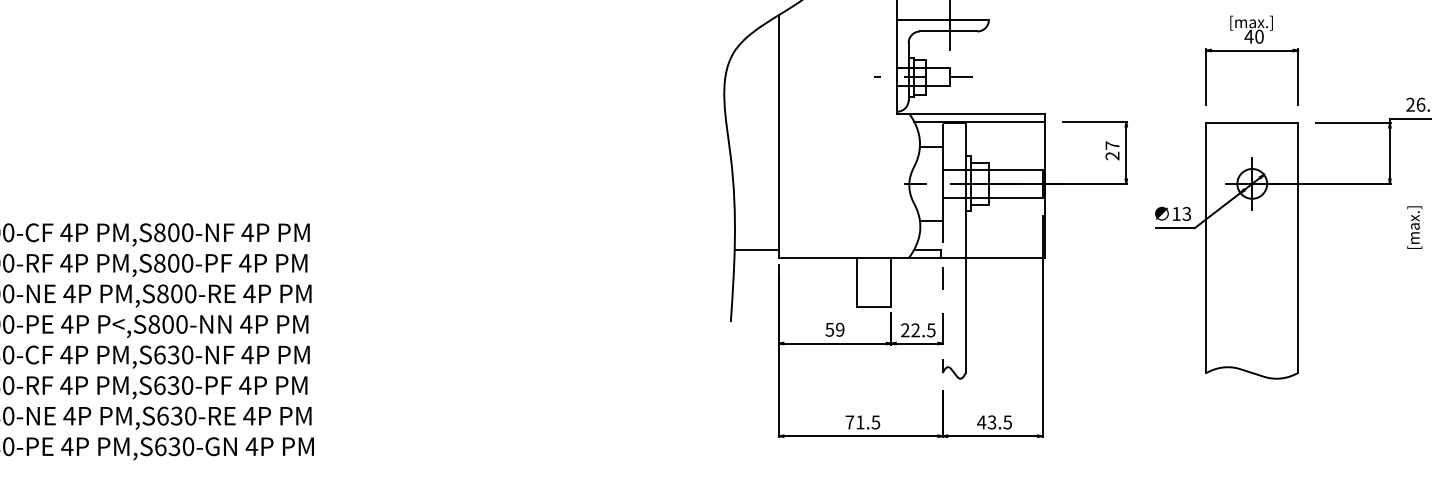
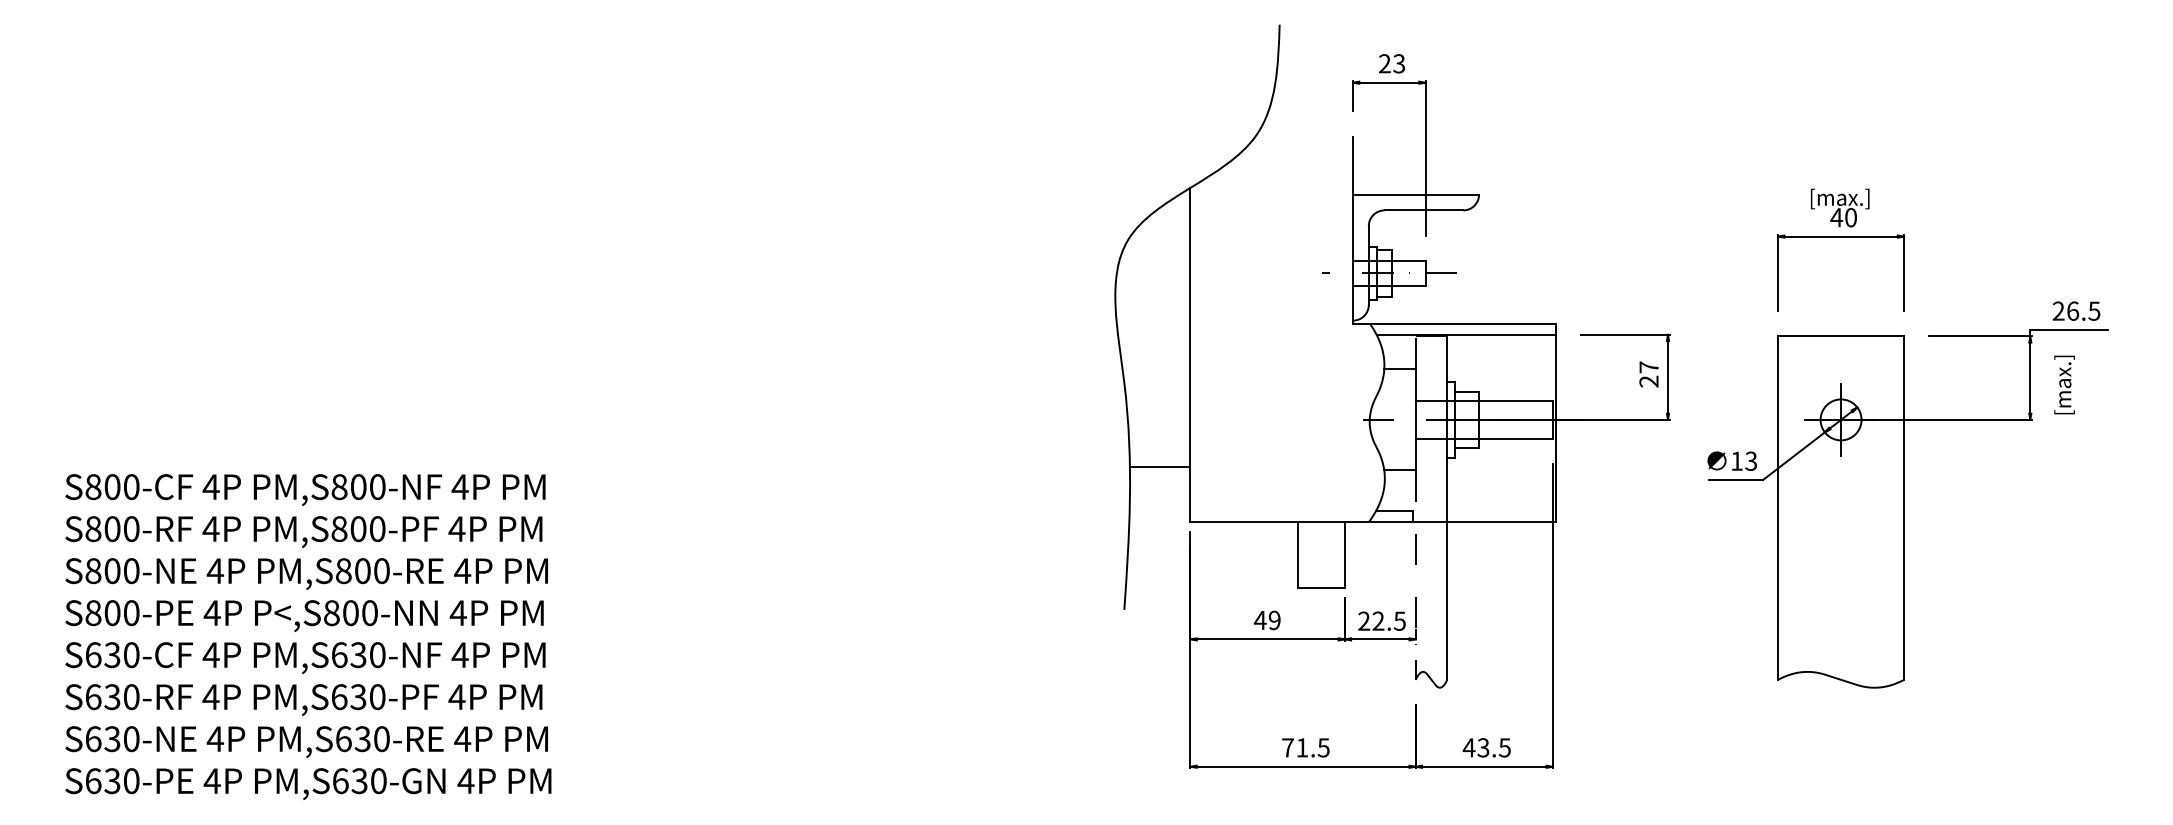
text: (1414, 227) -> (2064, 384), moved
line: (756, 249) -> (1159, 467), moved
text: (829, 329) -> (1259, 620), 59 -> 49

